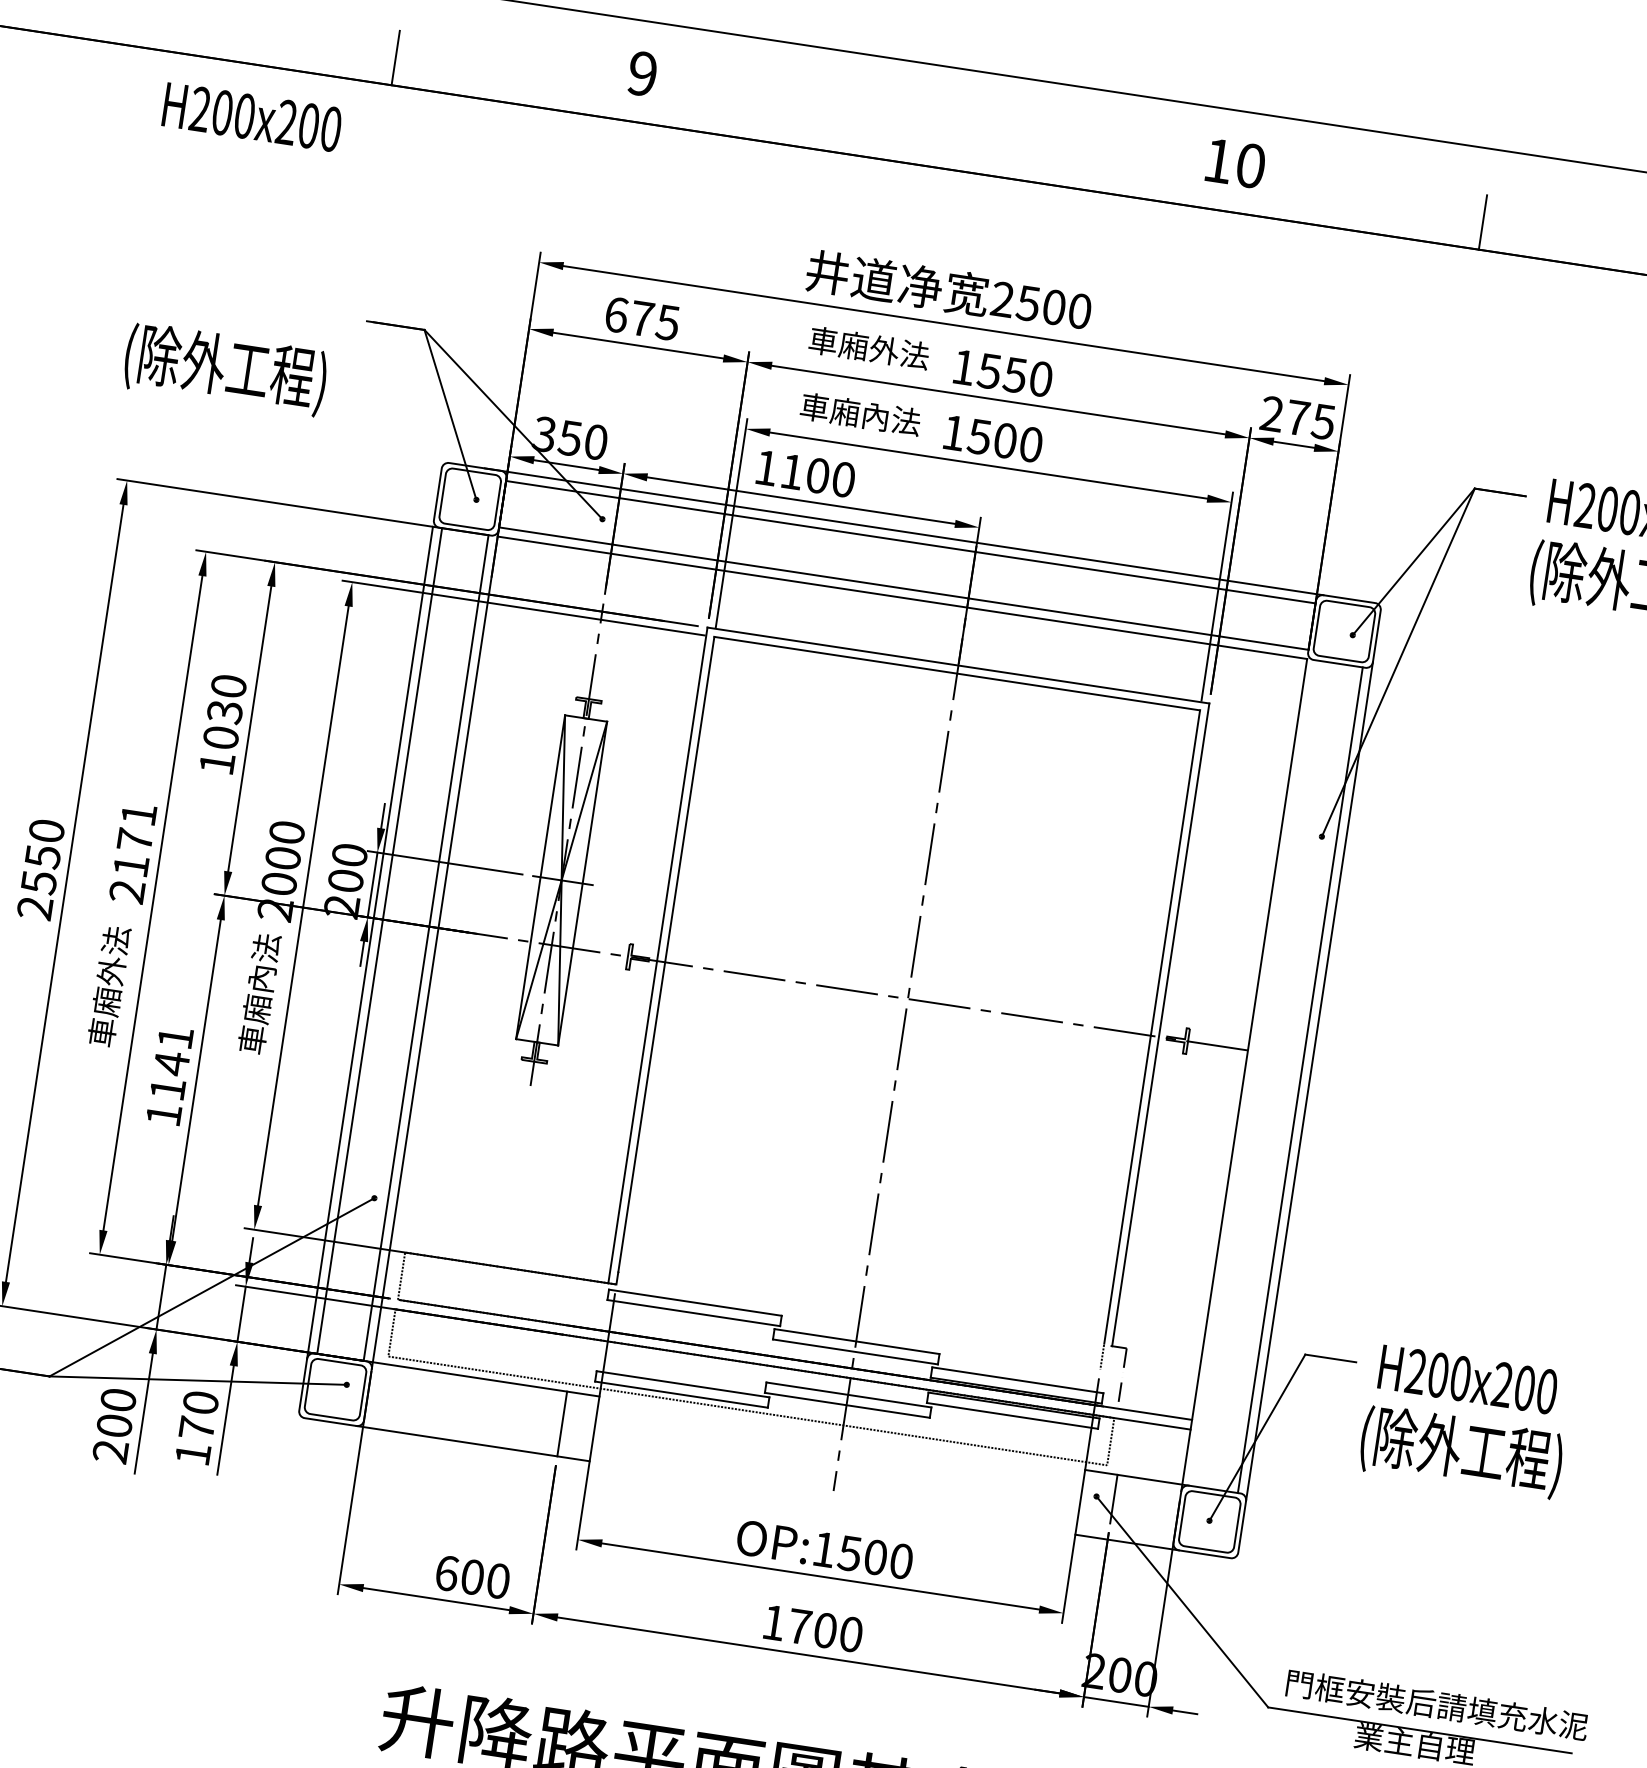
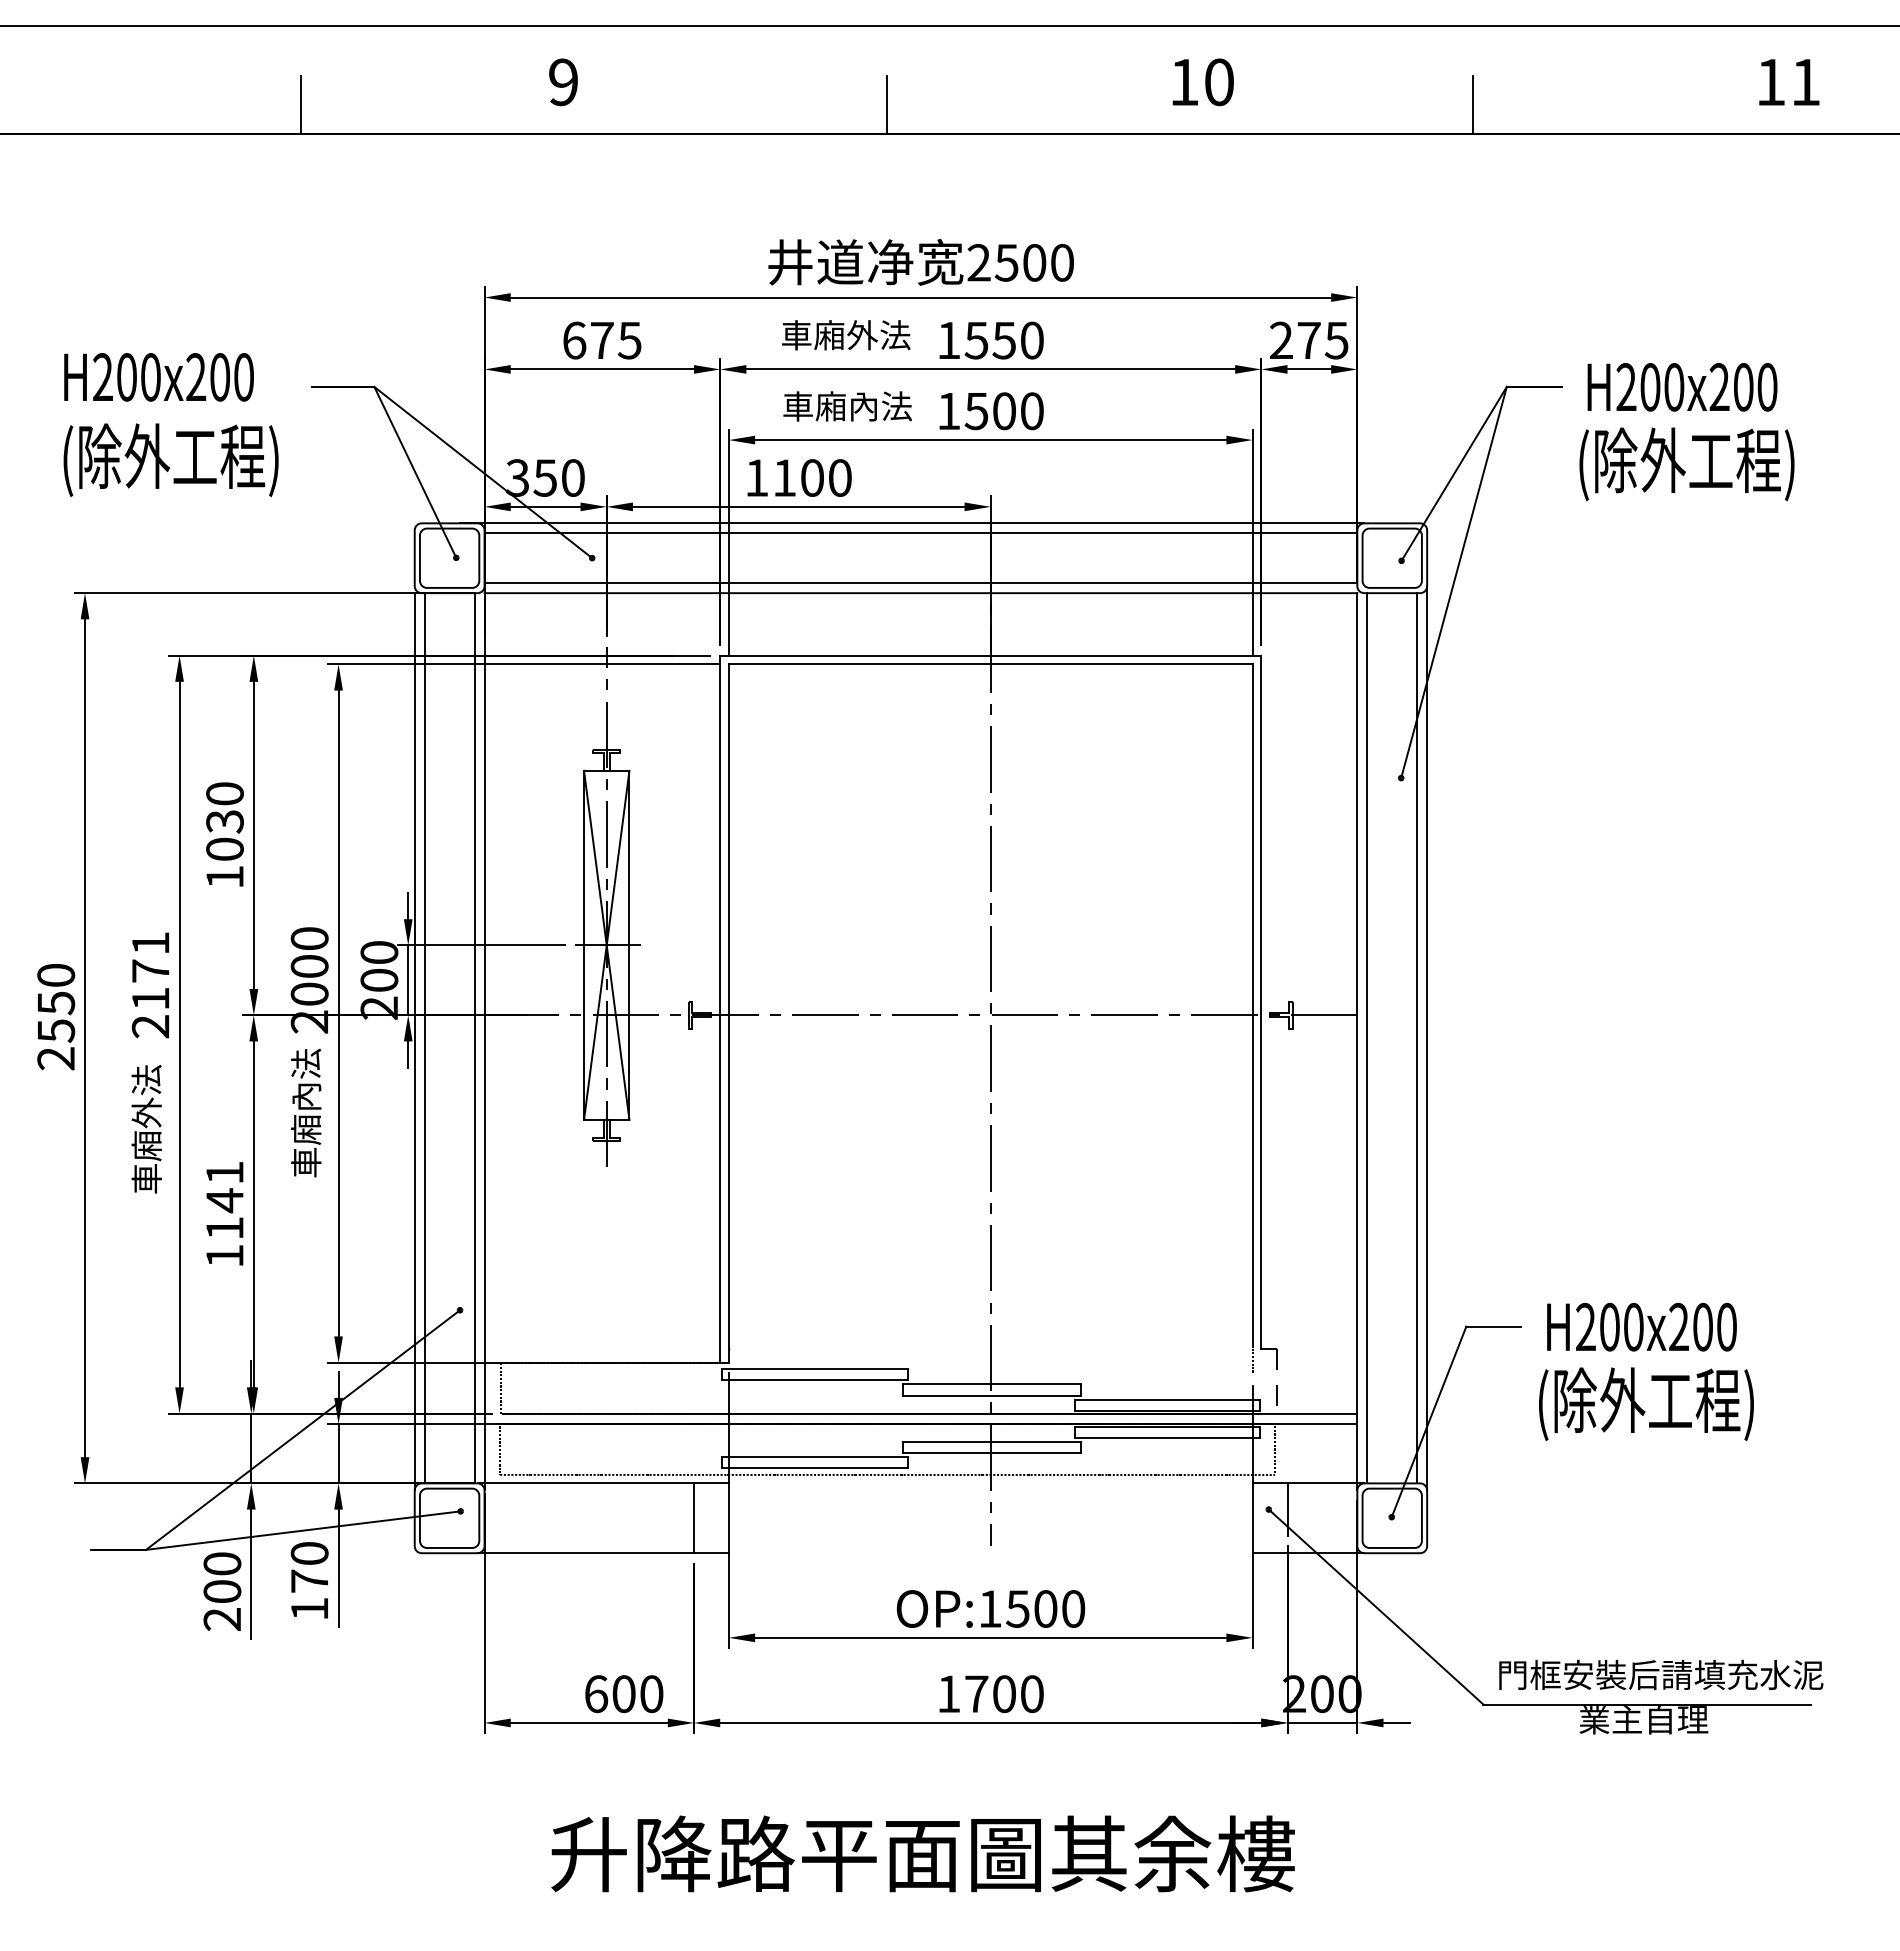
text: (251, 117) -> (158, 377), moved
line: (939, 139) -> (886, 104), added
line: (1254, 1073) -> (1367, 1038), added

